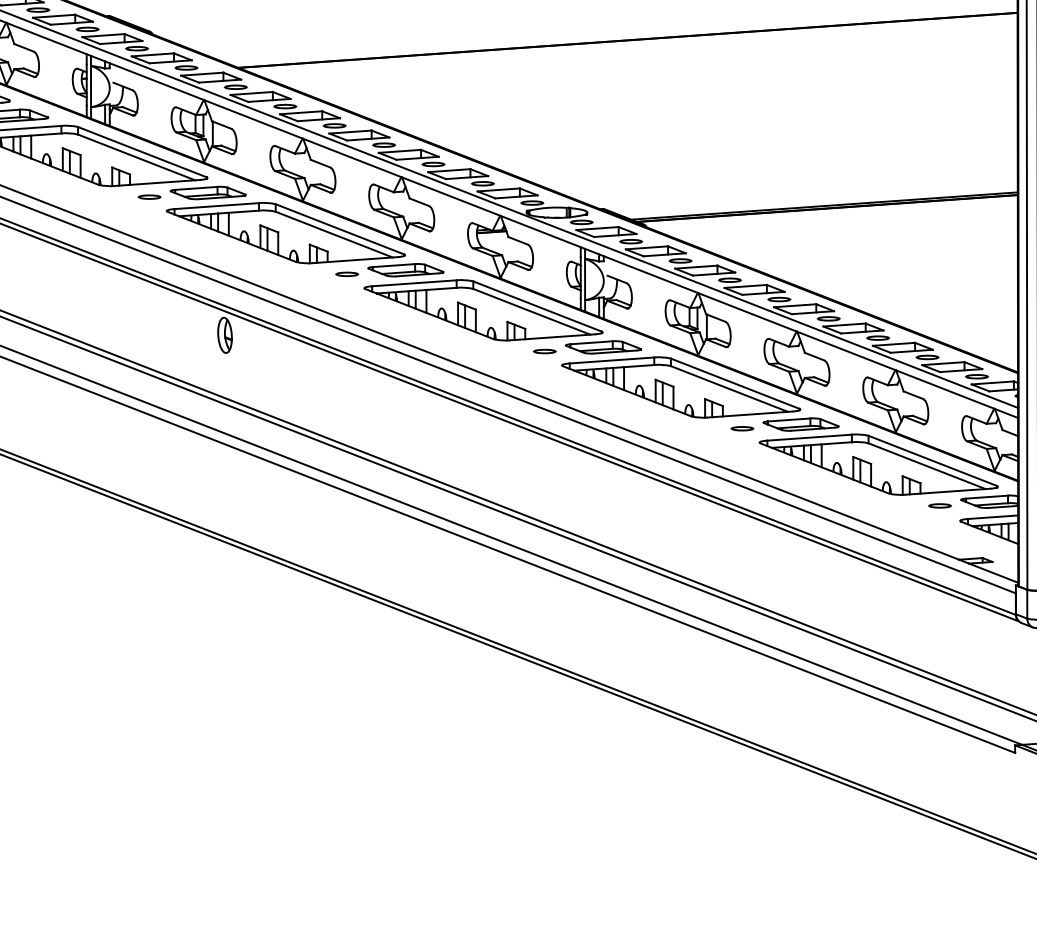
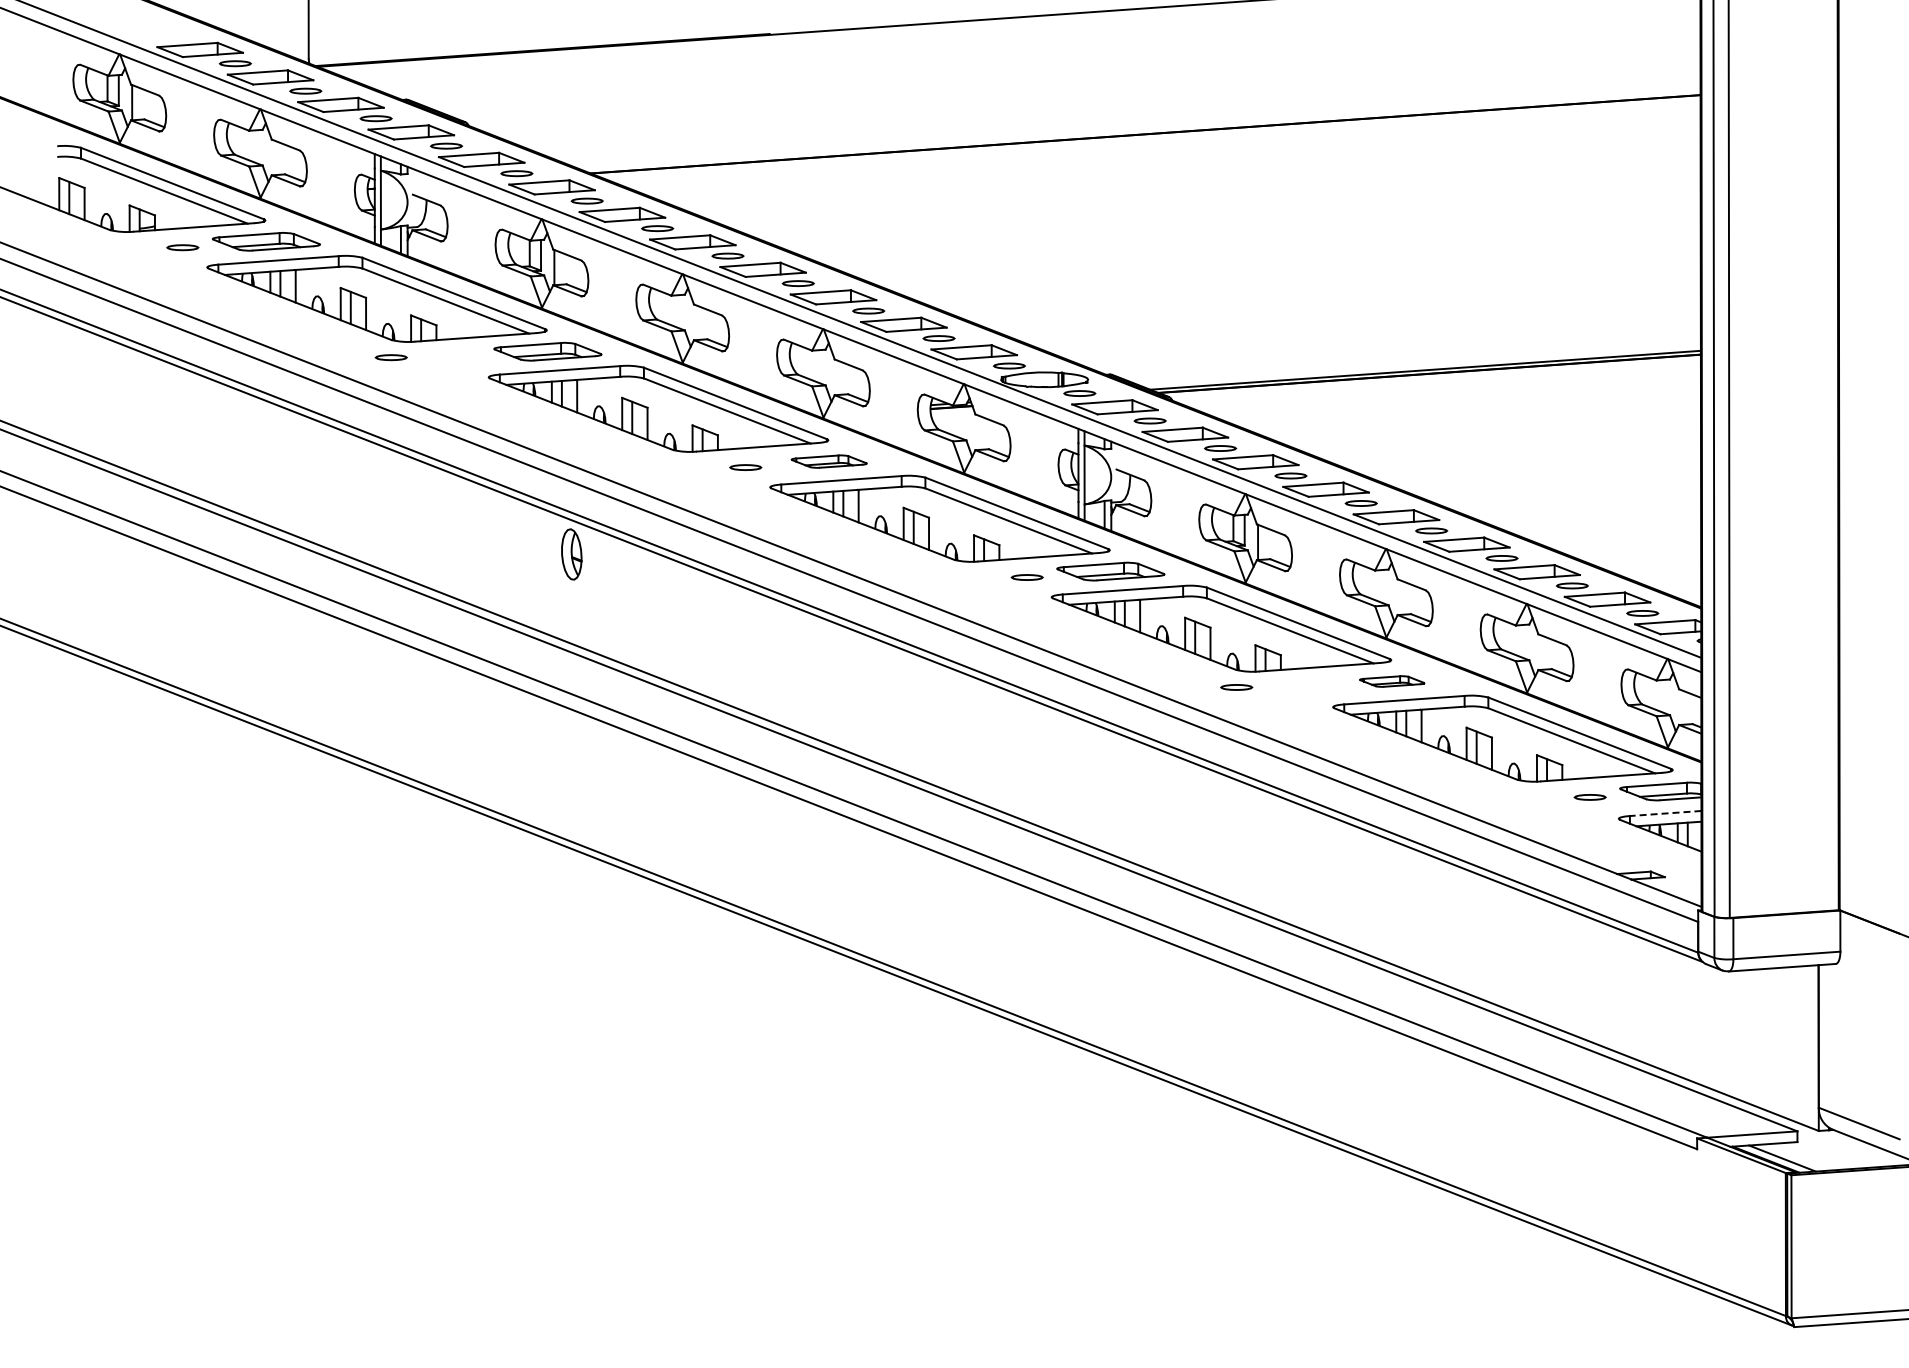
part: (149, 197) -> (390, 357), moved
part: (405, 270) -> (828, 461), size x0.7
part: (800, 424) -> (1391, 681), size x0.6
part: (742, 428) -> (1236, 687), moved
line: (992, 517) -> (1665, 813), solid -> dashed

